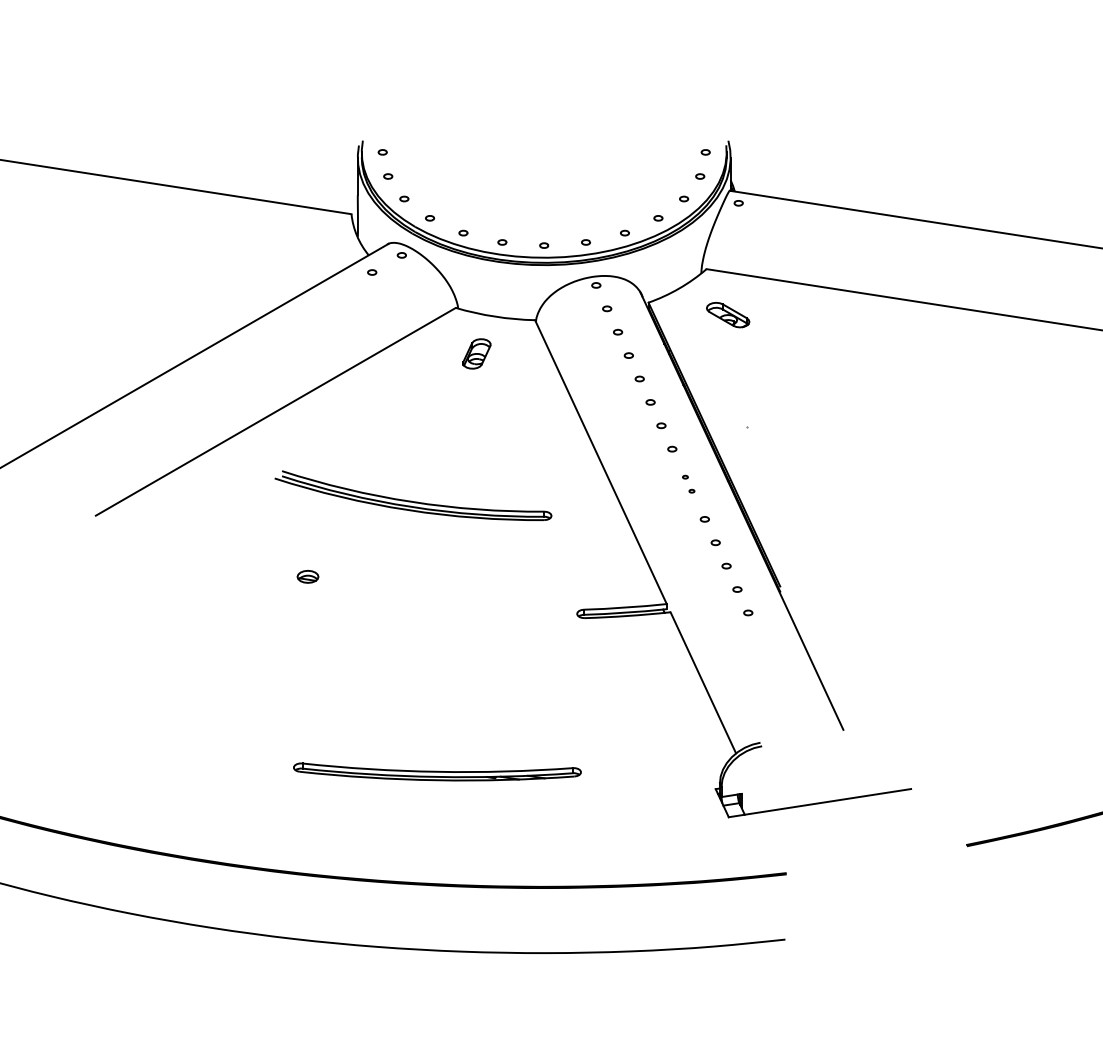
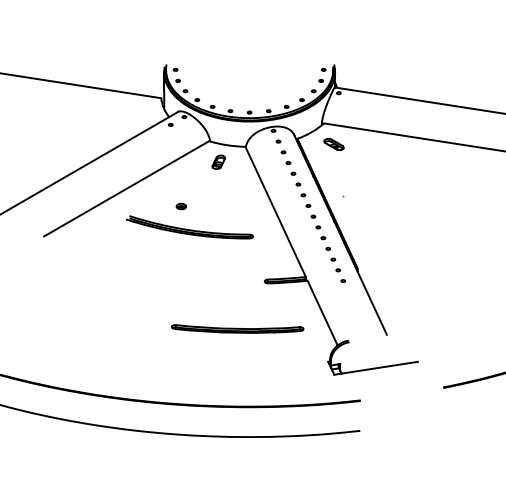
part: (687, 483) -> (315, 221), size x1.67
part: (306, 576) -> (180, 206), moved
part: (437, 770) -> (237, 328), moved

